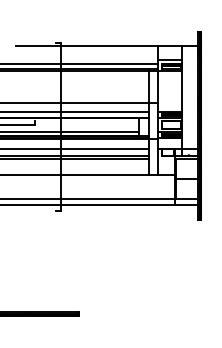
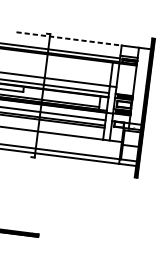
line: (87, 46) -> (69, 38), solid -> dashed

